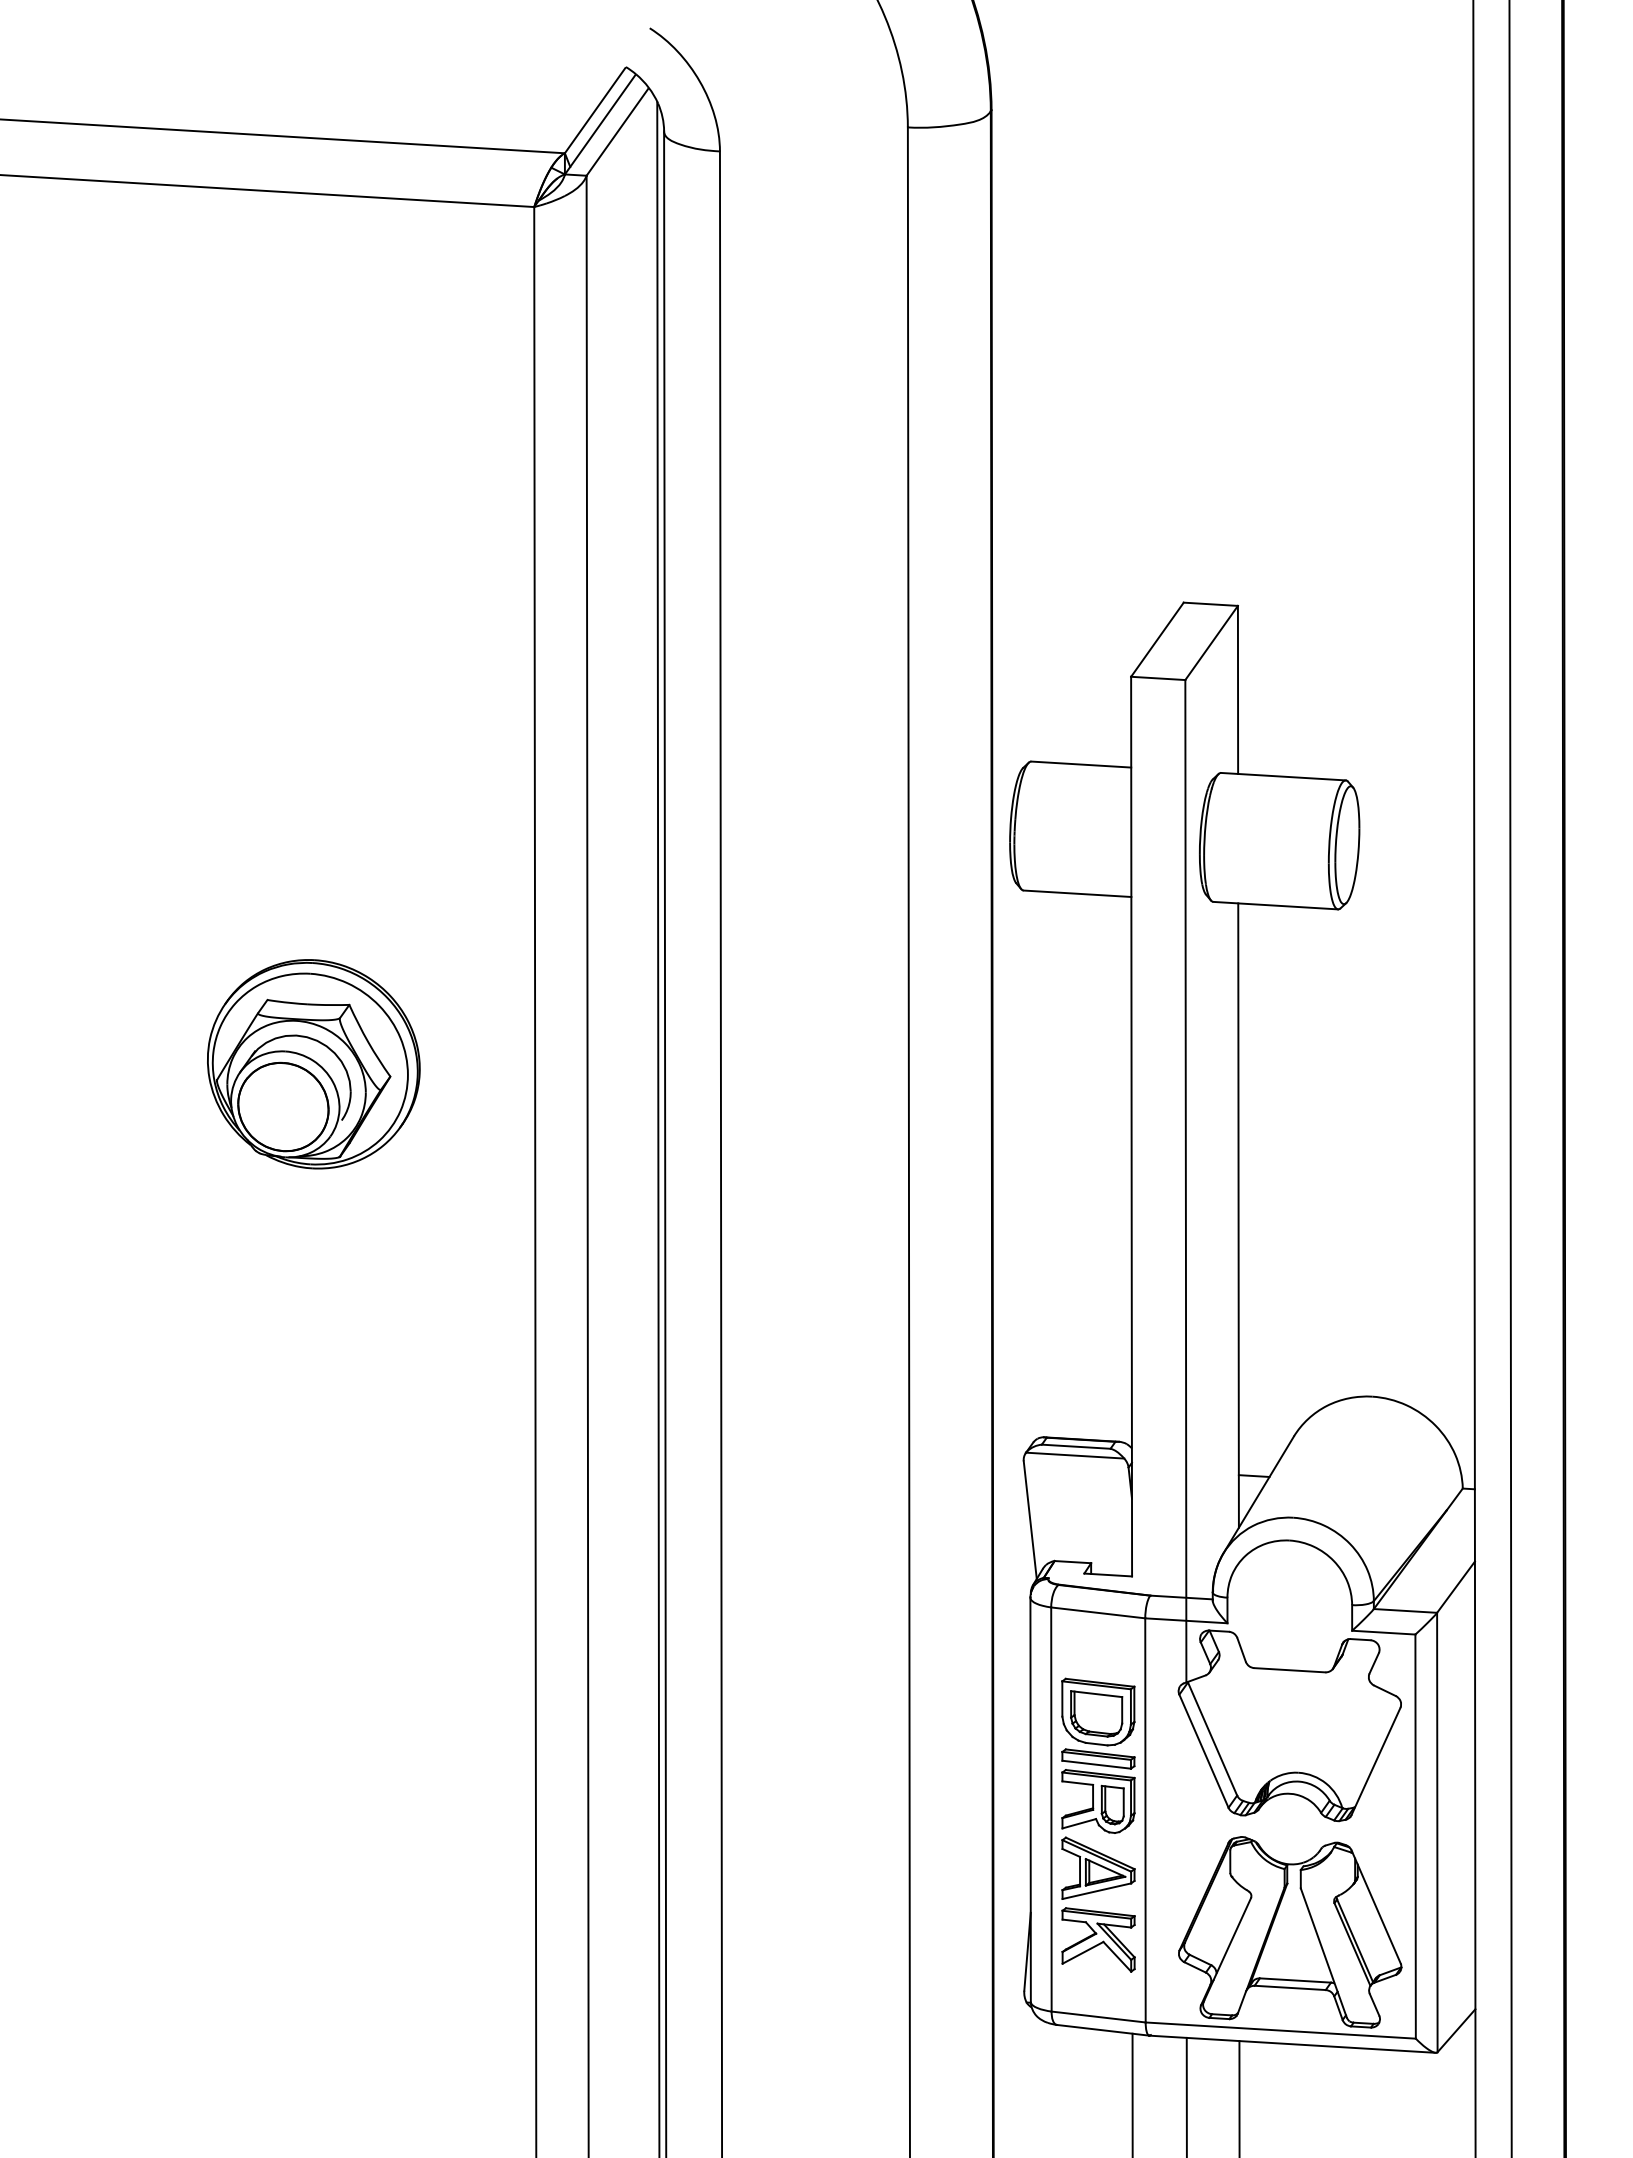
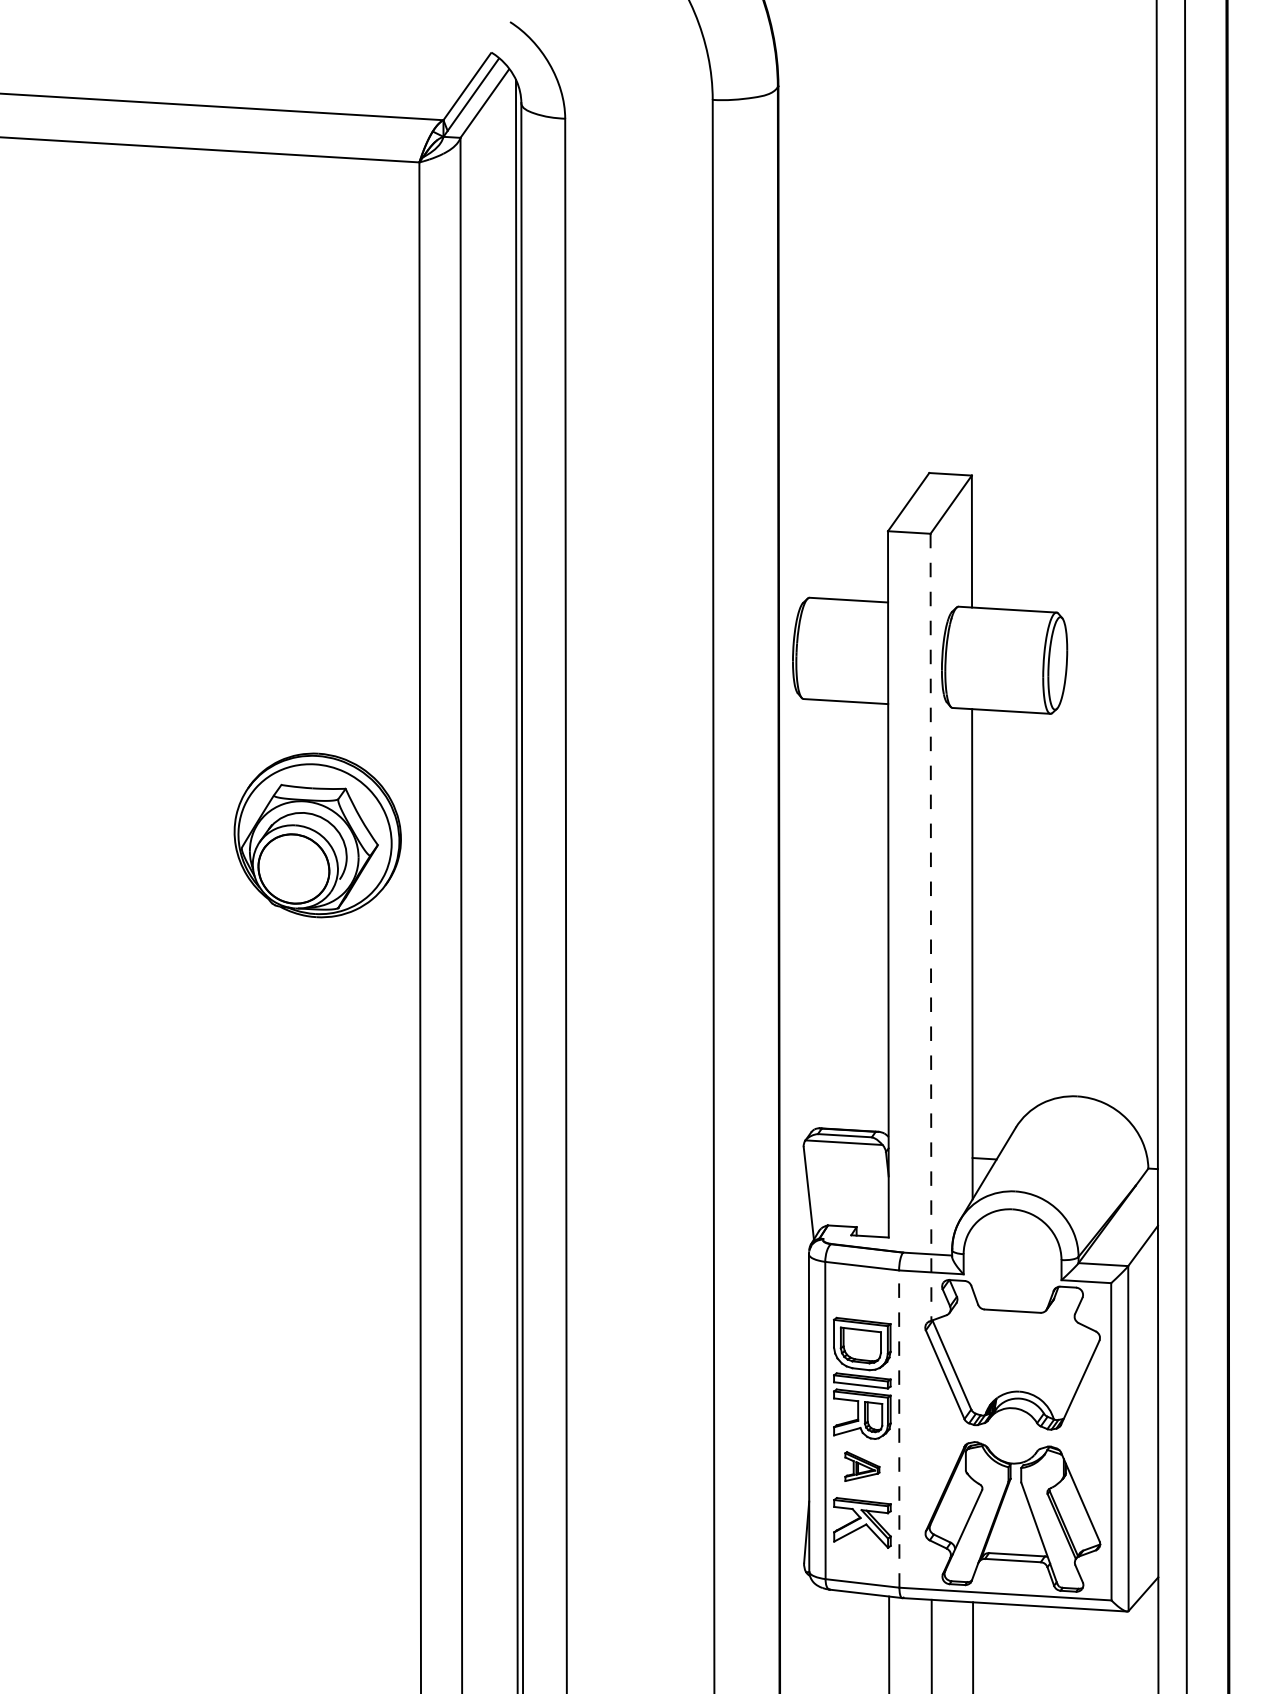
part: (313, 1064) -> (317, 835), moved
line: (1185, 1181) -> (930, 927), solid -> dashed
line: (1145, 1819) -> (899, 1428), solid -> dashed
part: (1098, 1867) -> (862, 1466), size x0.6

